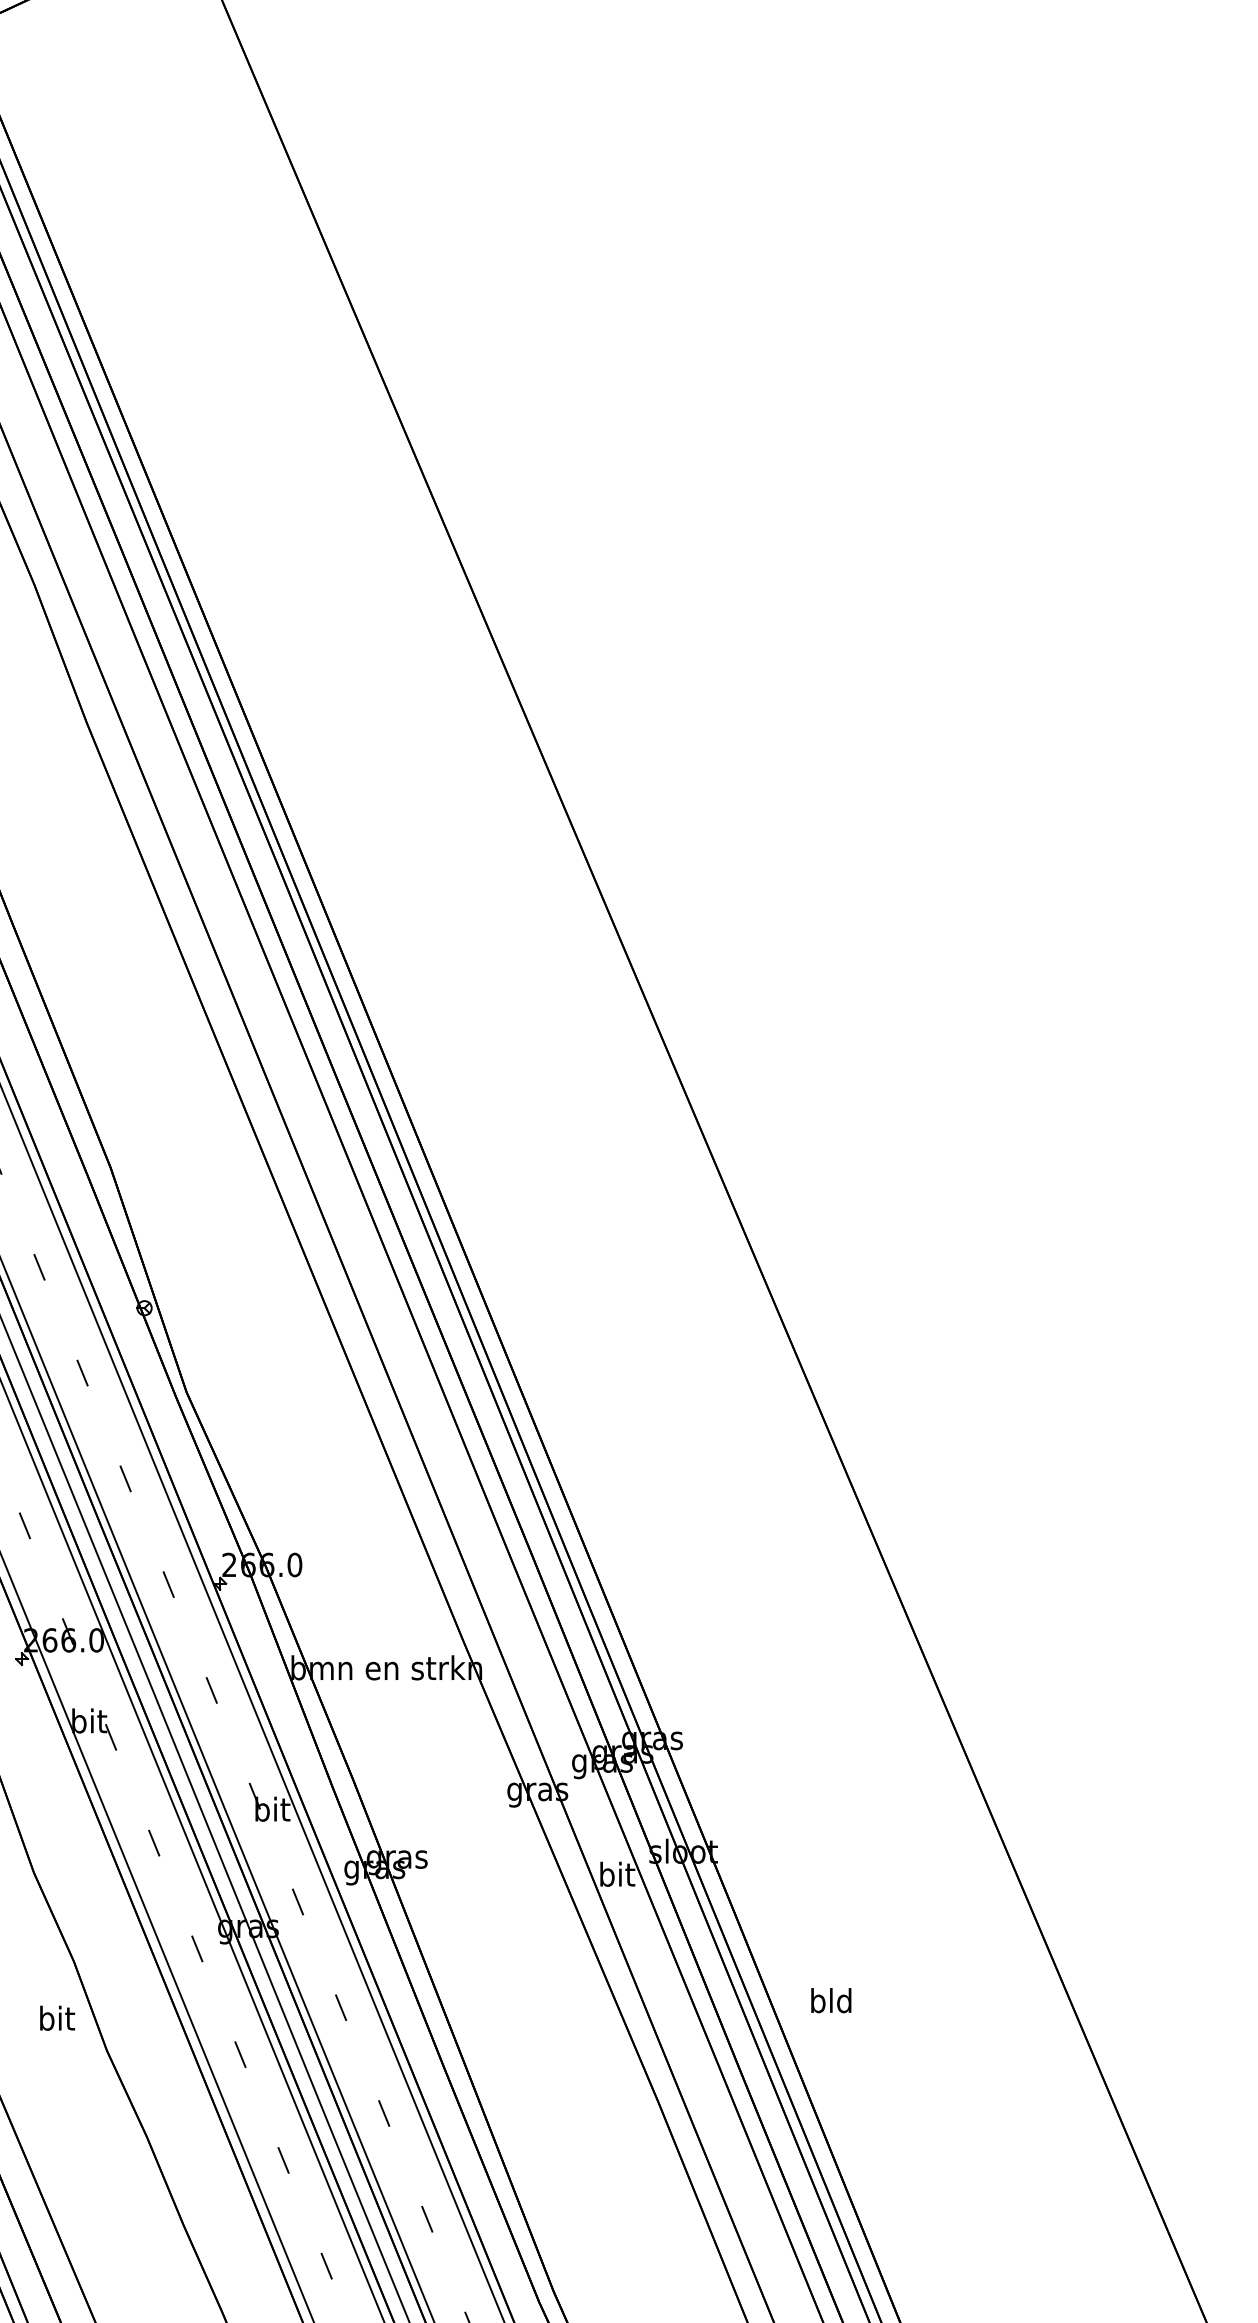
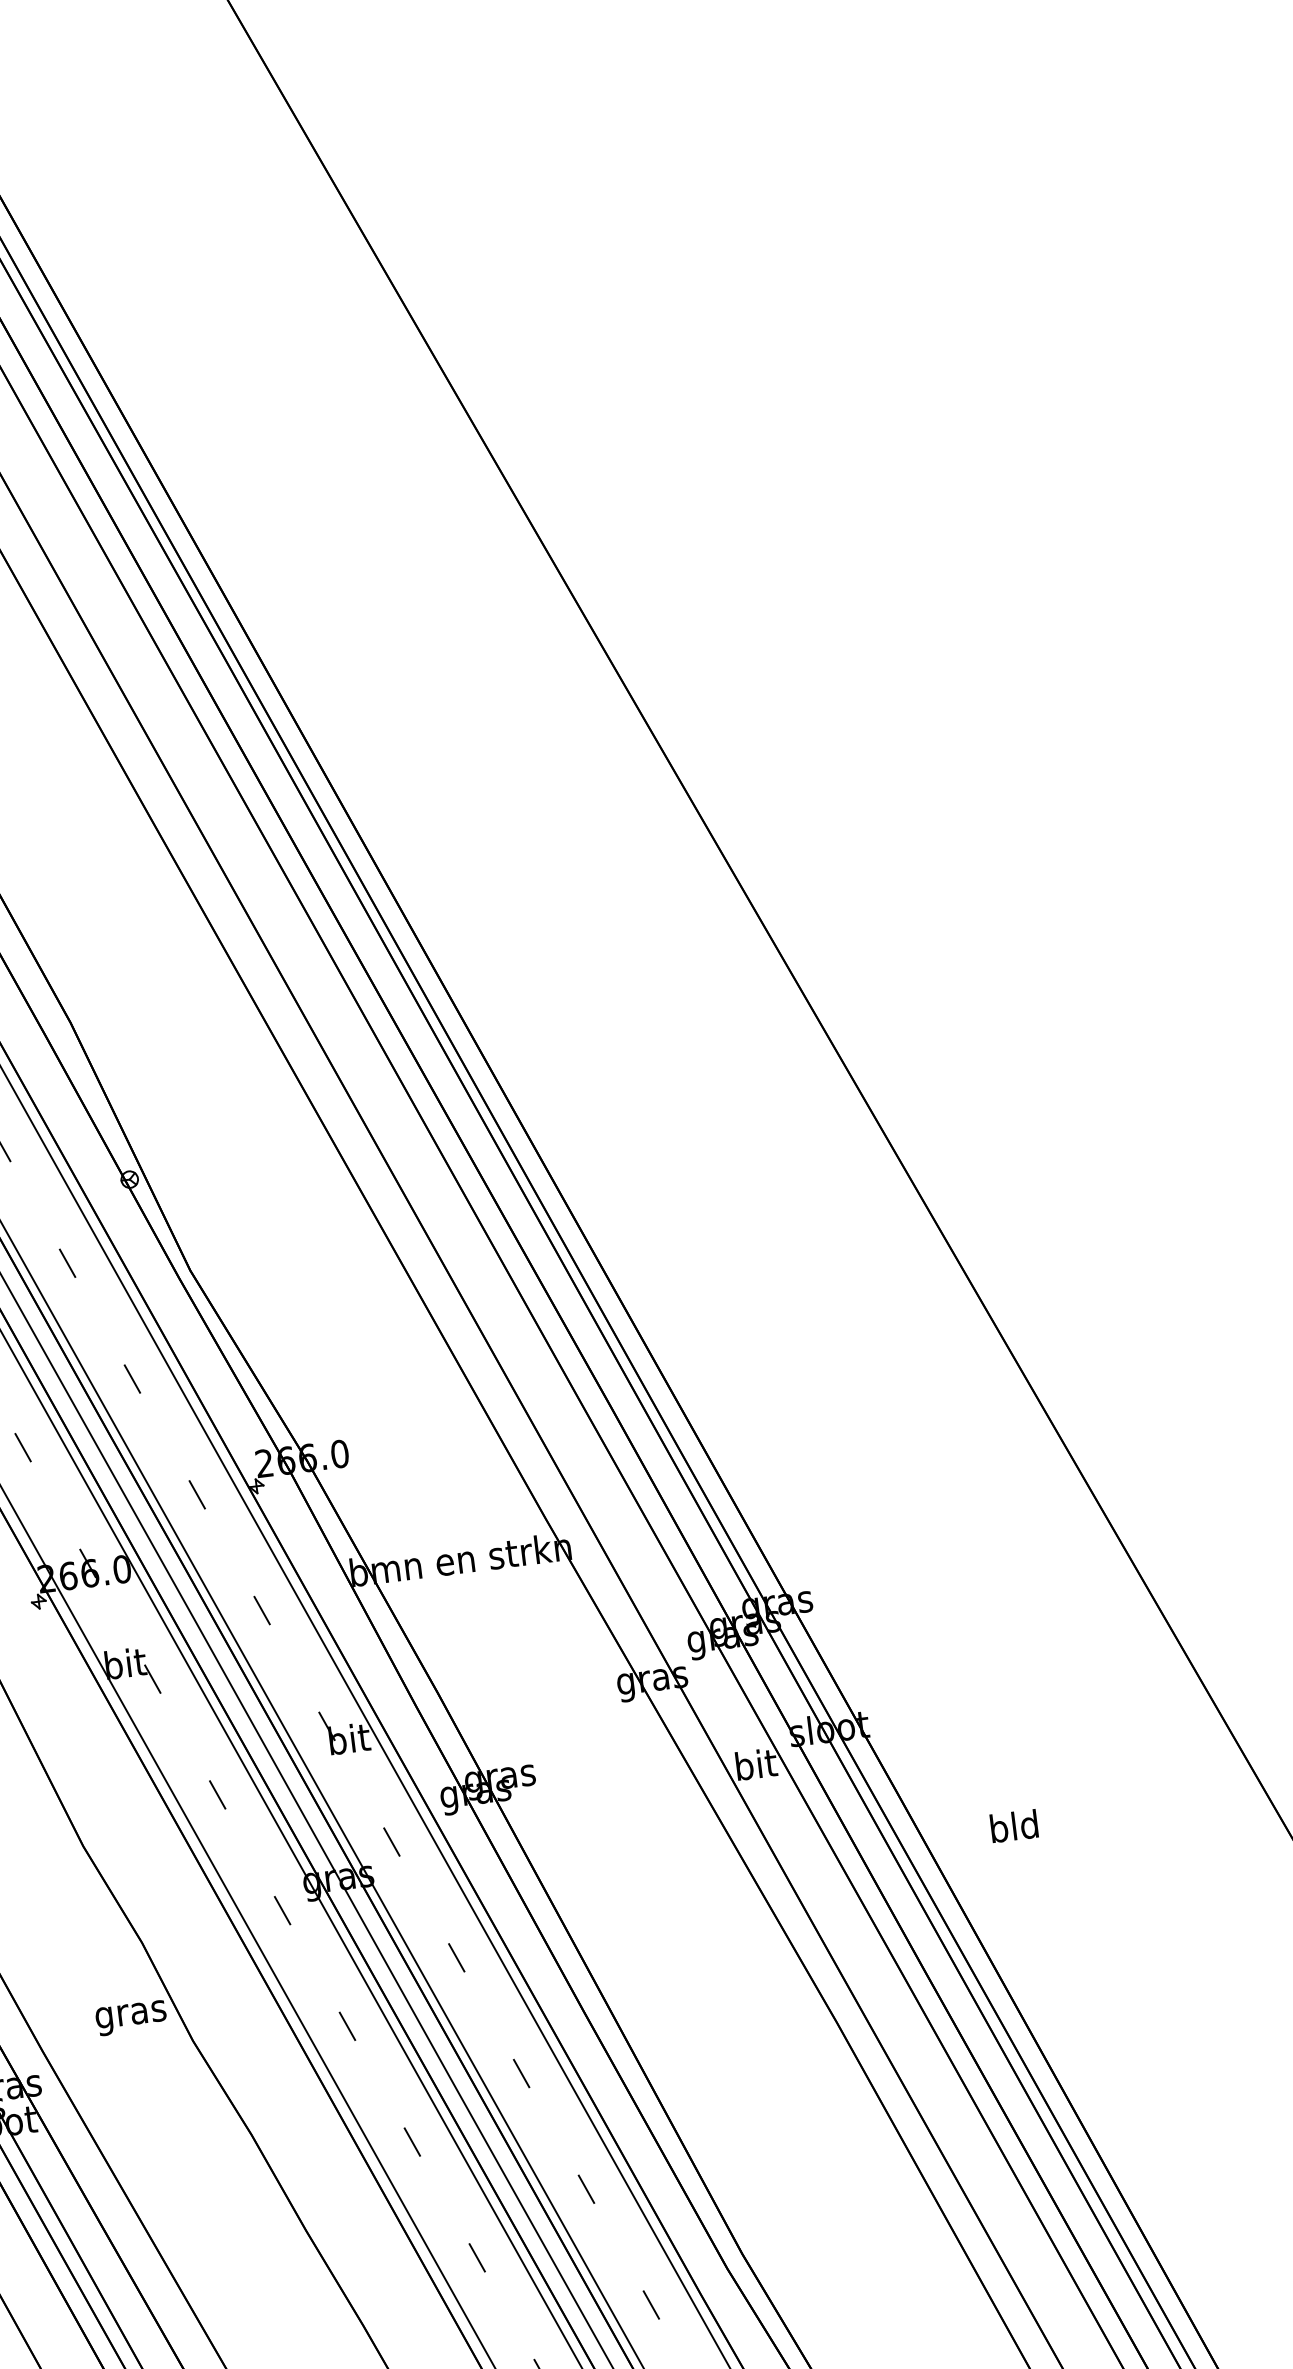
text: (831, 2000) -> (1014, 1826), moved
text: (56, 2021) -> (130, 2014), bit -> gras

